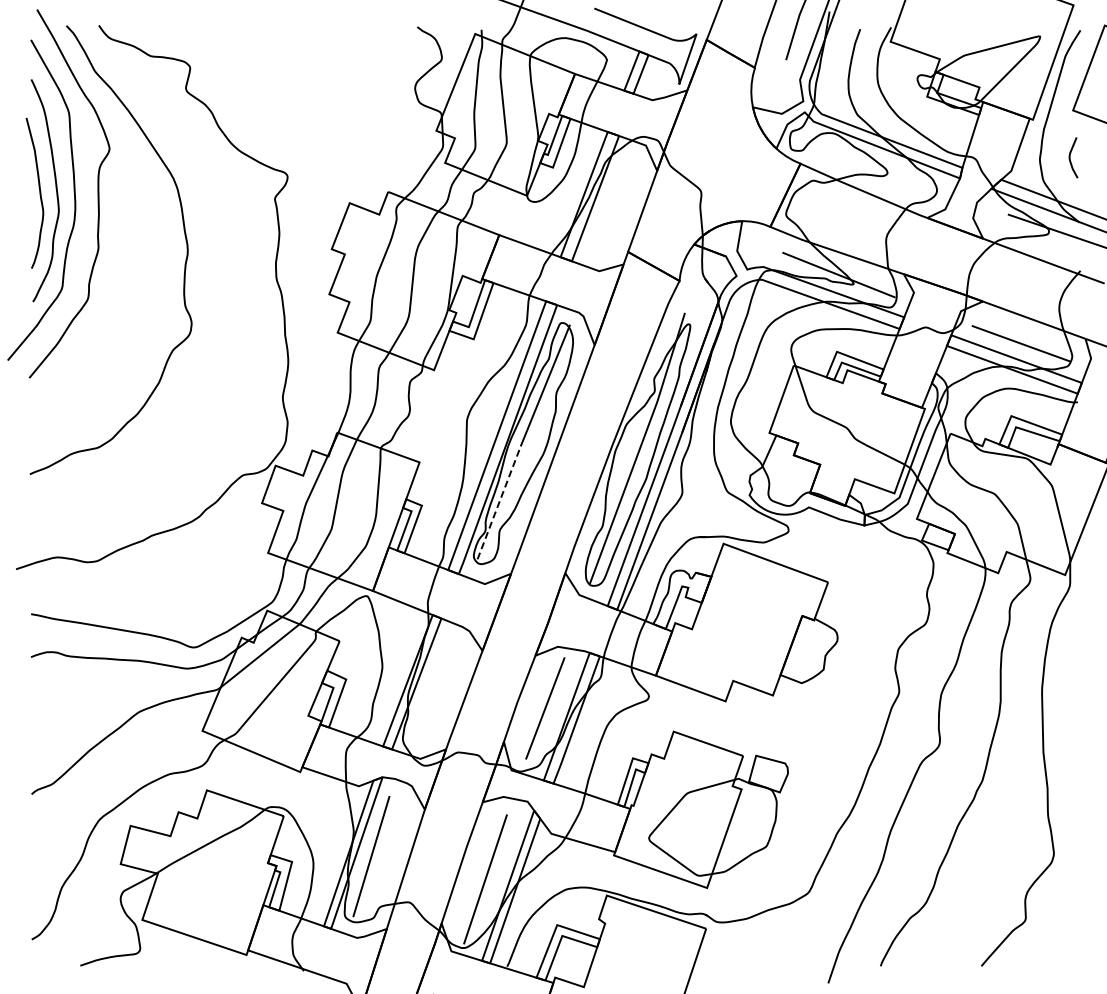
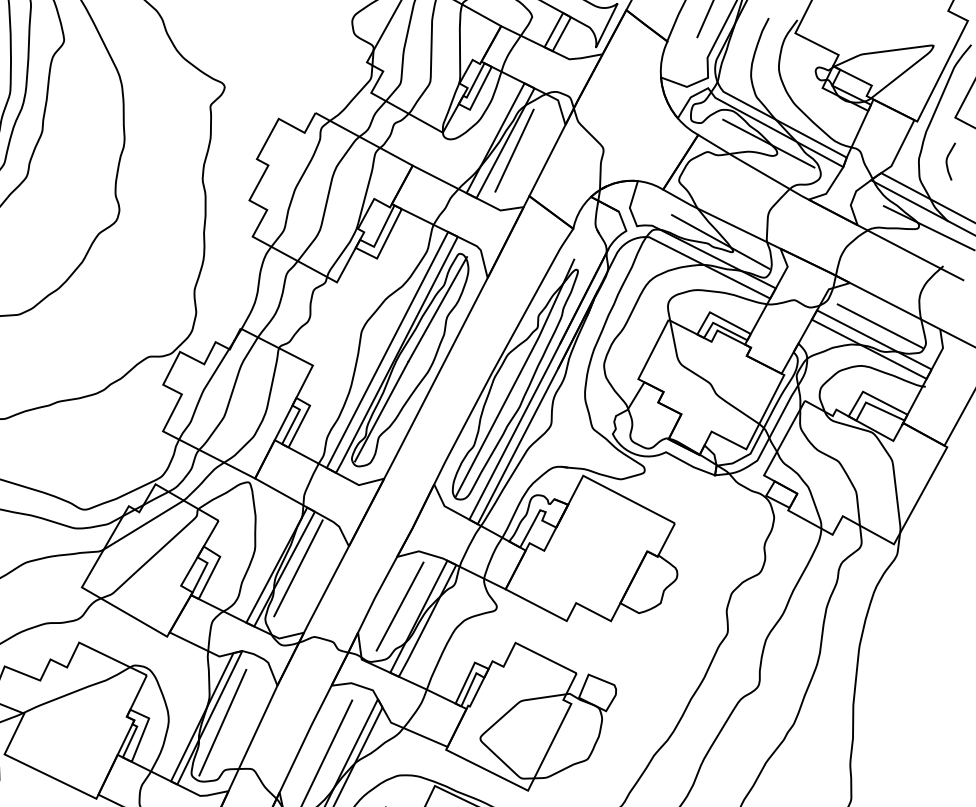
line: (877, 163) -> (769, 143), added
line: (606, 205) -> (514, 150), added
line: (499, 501) -> (381, 410), dashed -> solid
line: (431, 680) -> (298, 567), added

